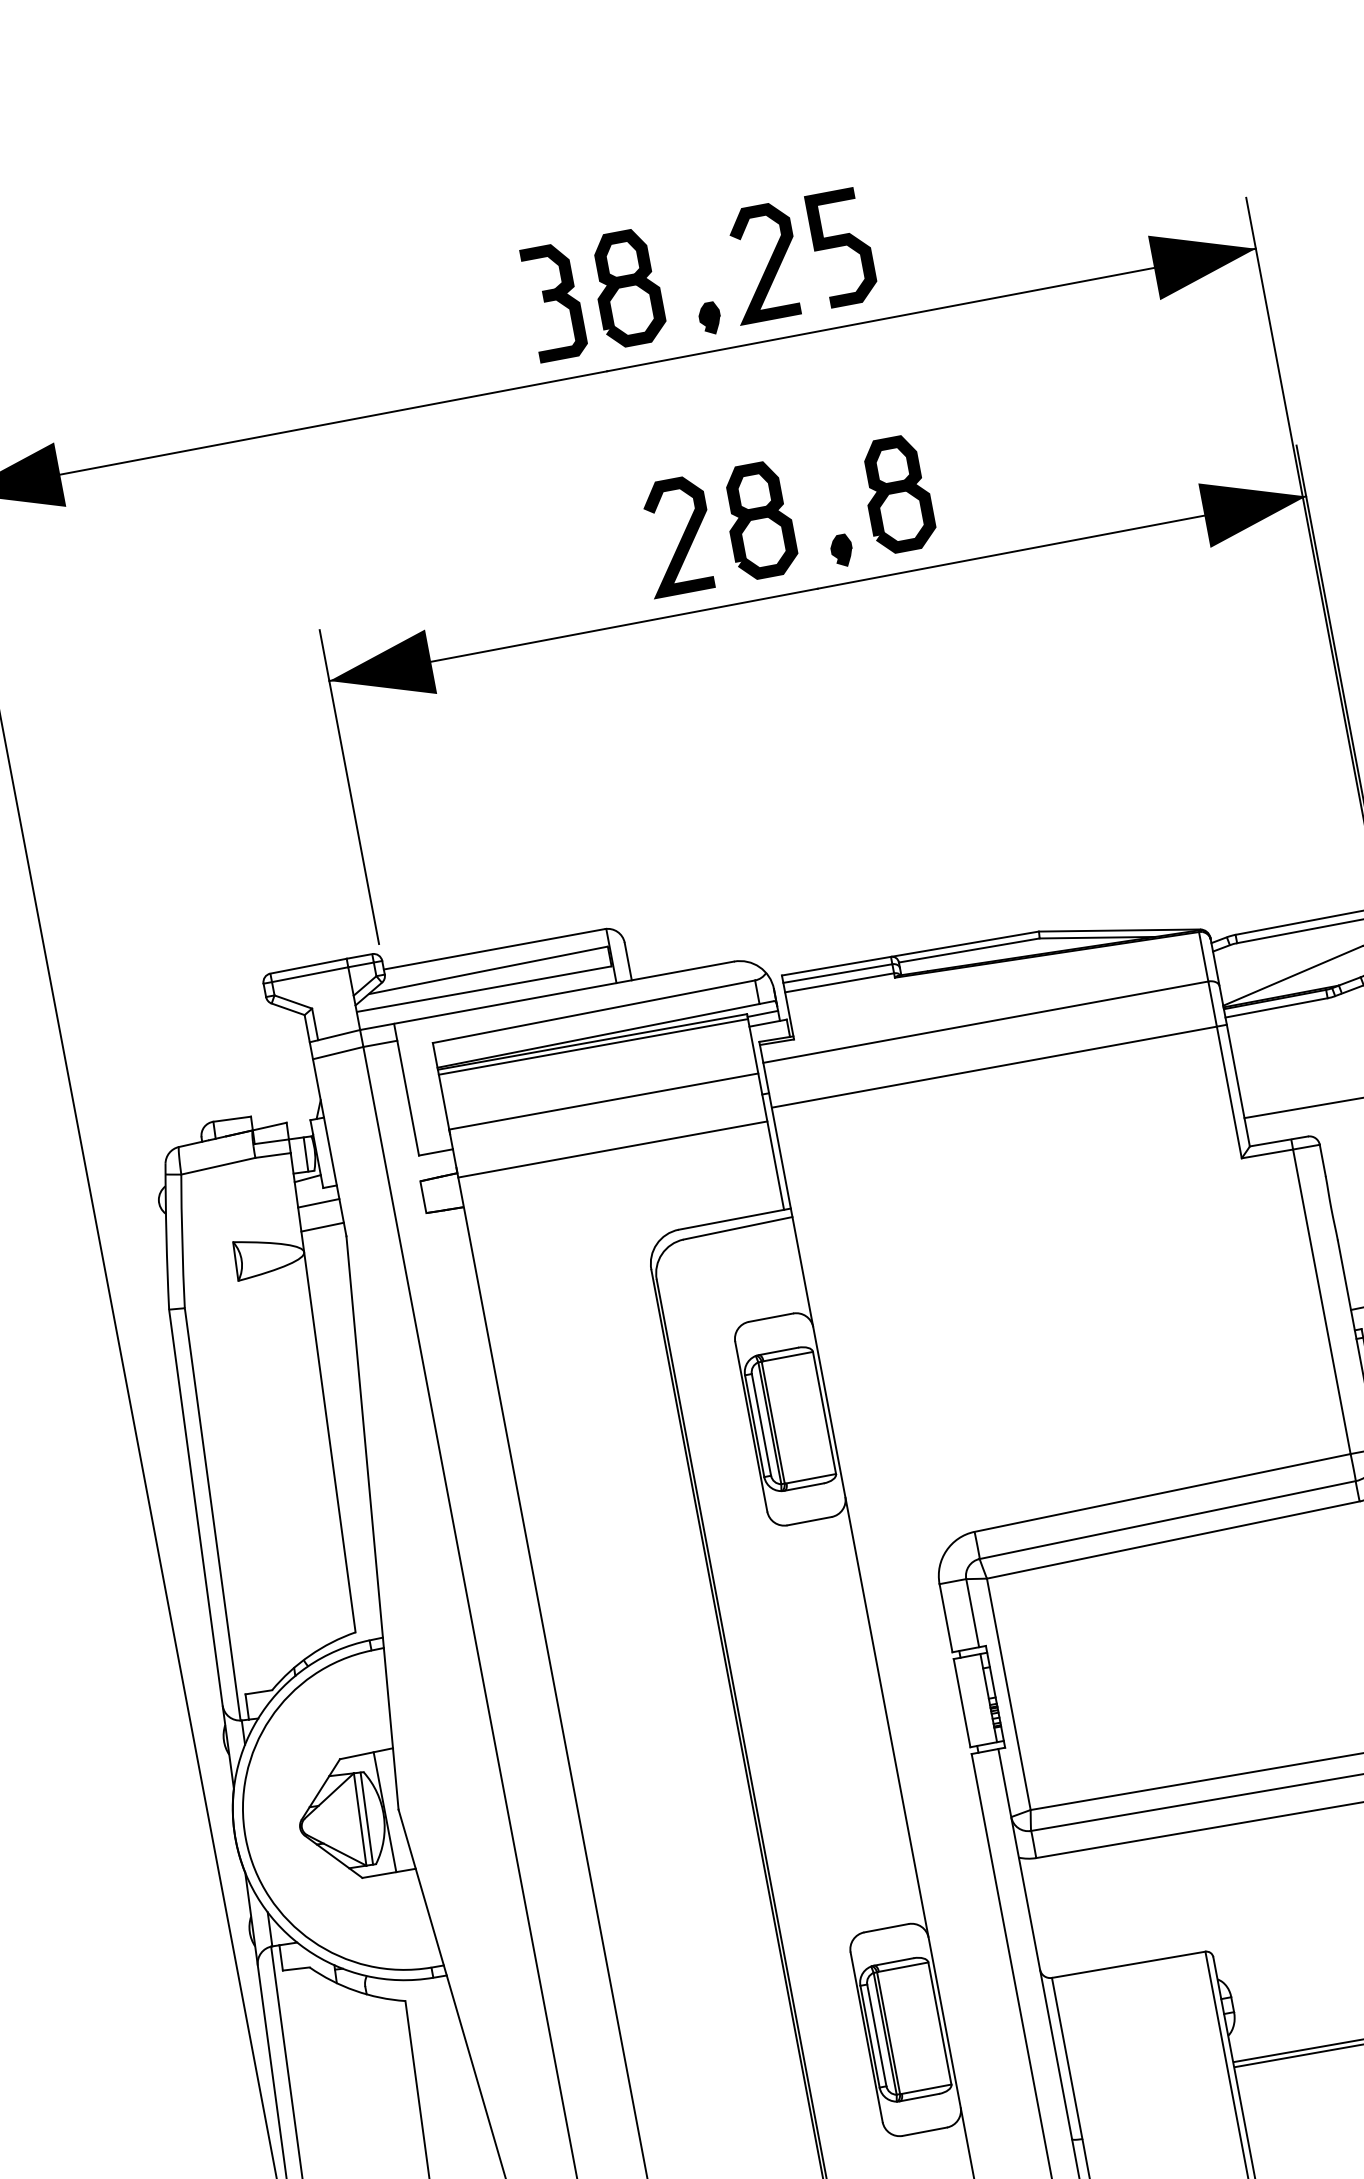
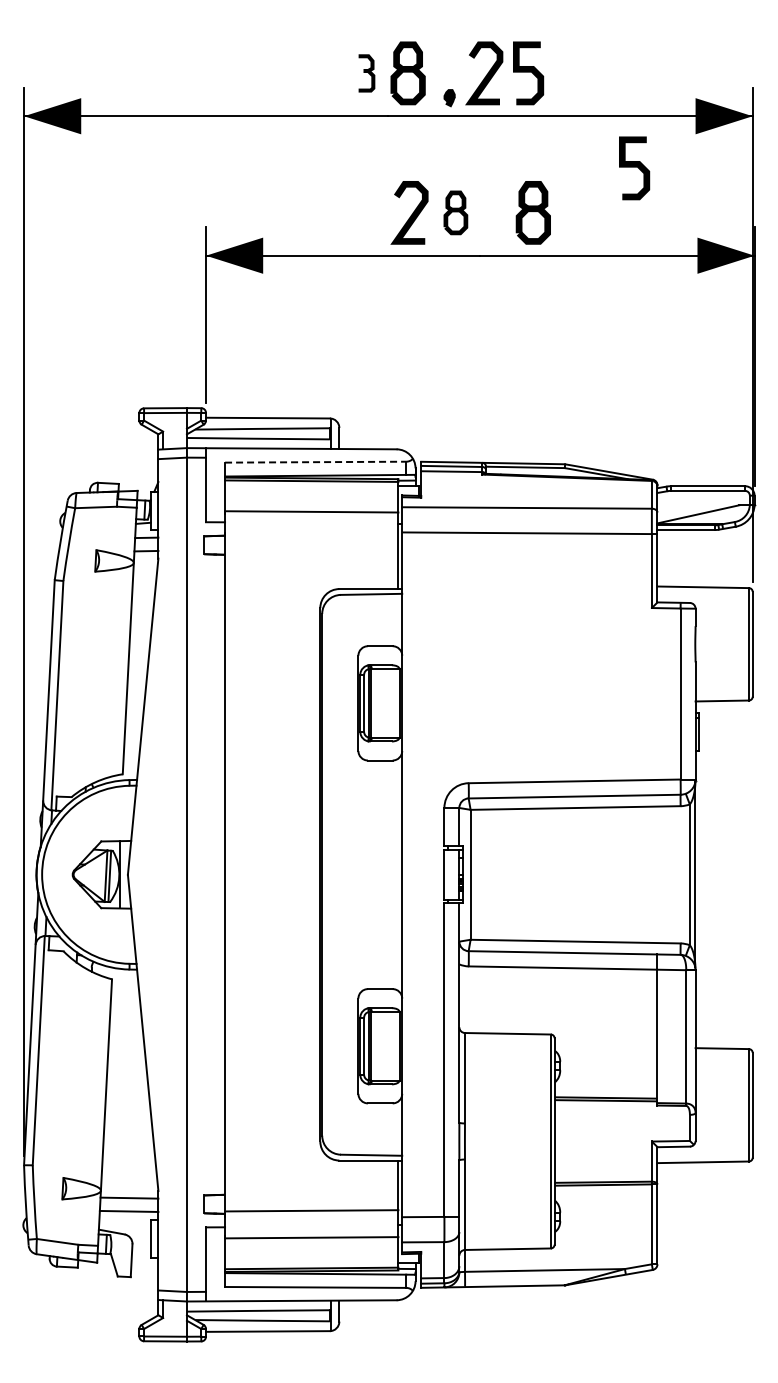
part: (553, 302) -> (366, 73), size x0.6
curve: (1062, 379) -> (634, 167), added
part: (759, 520) -> (455, 212), size x0.7
part: (842, 550) -> (497, 237), removed
line: (593, 1012) -> (315, 462), solid -> dashed
line: (612, 1149) -> (311, 538), removed

